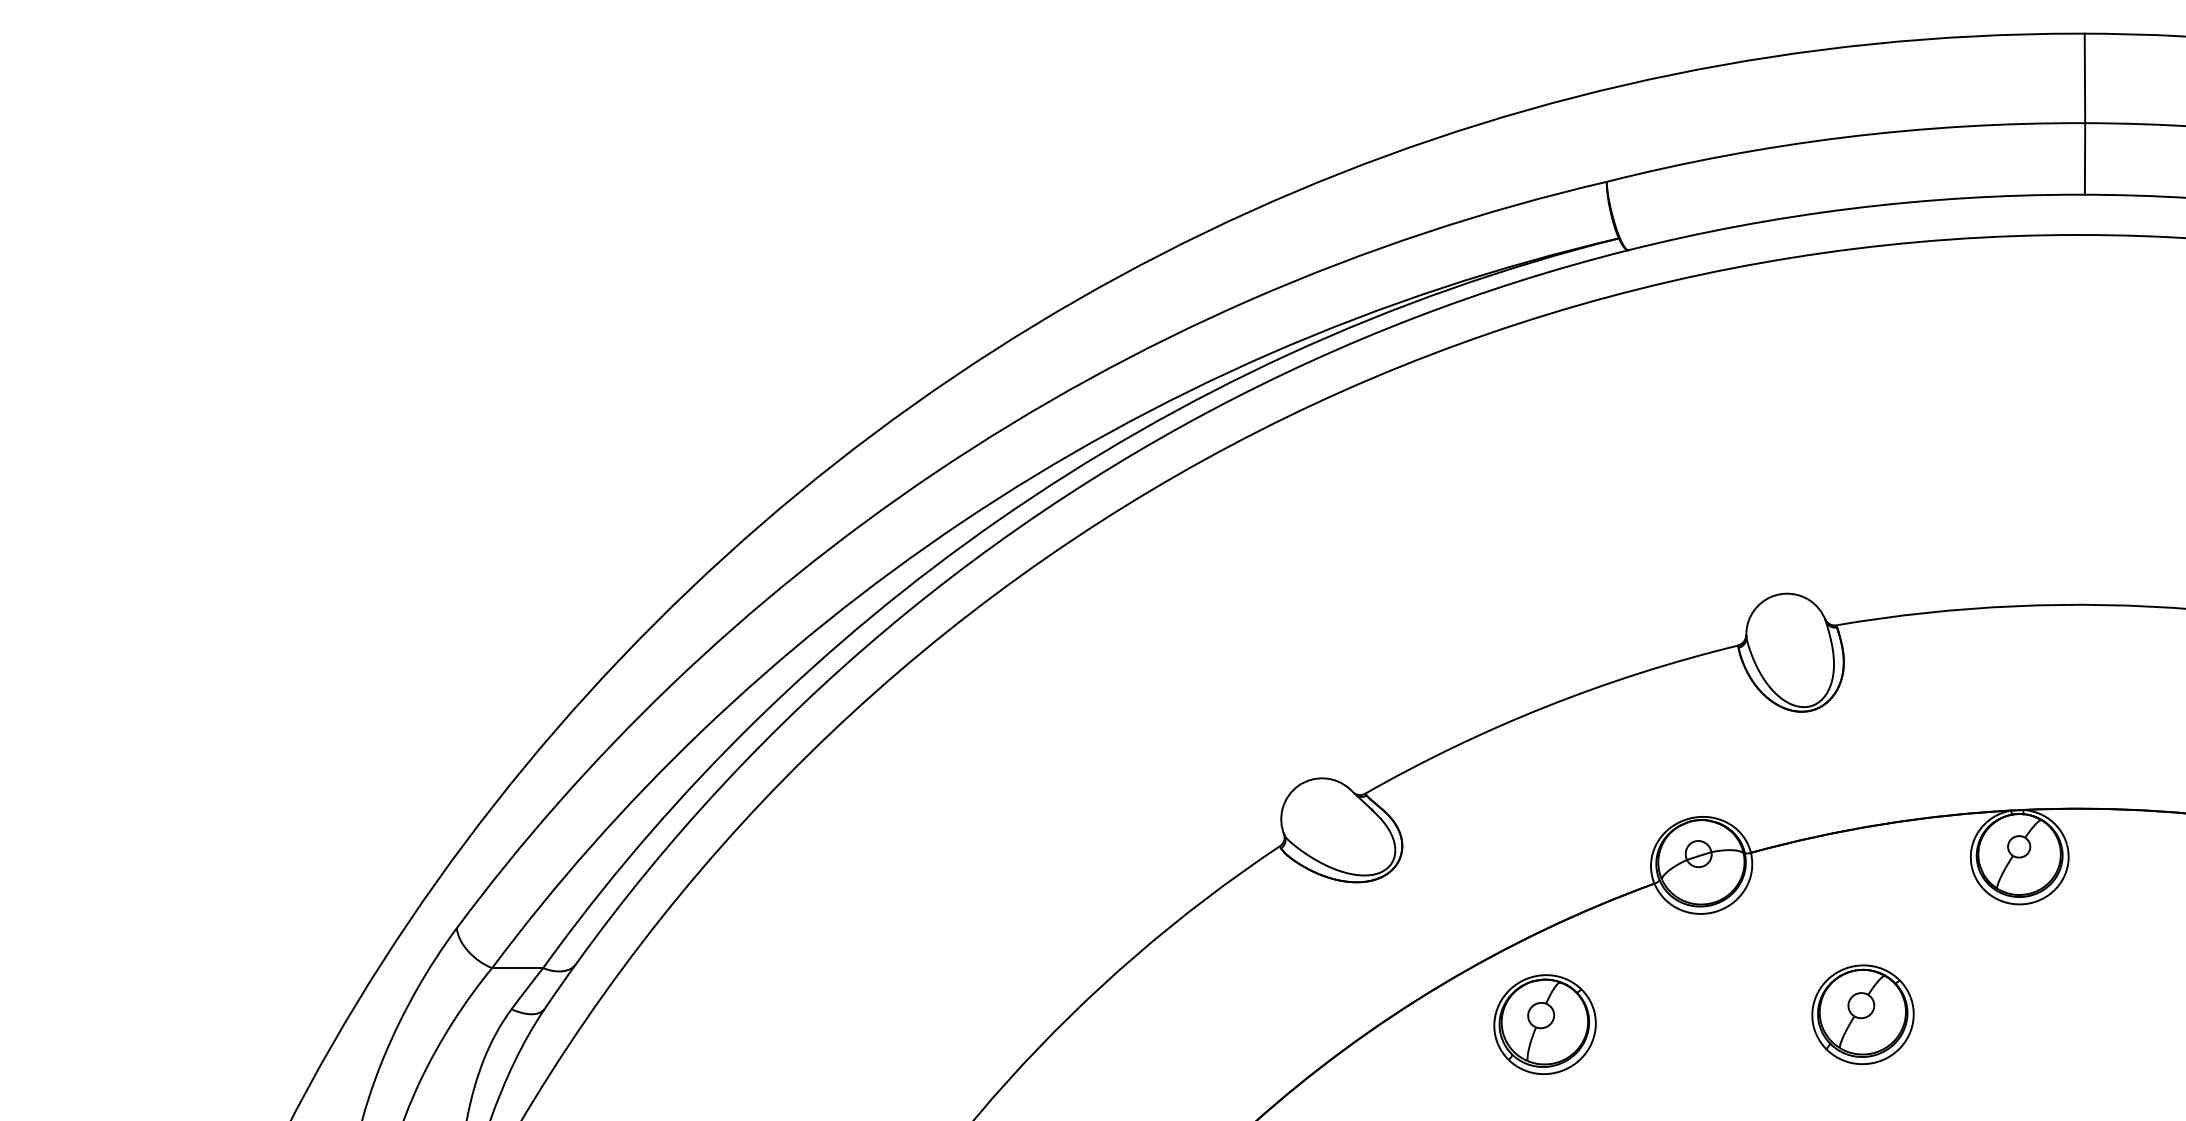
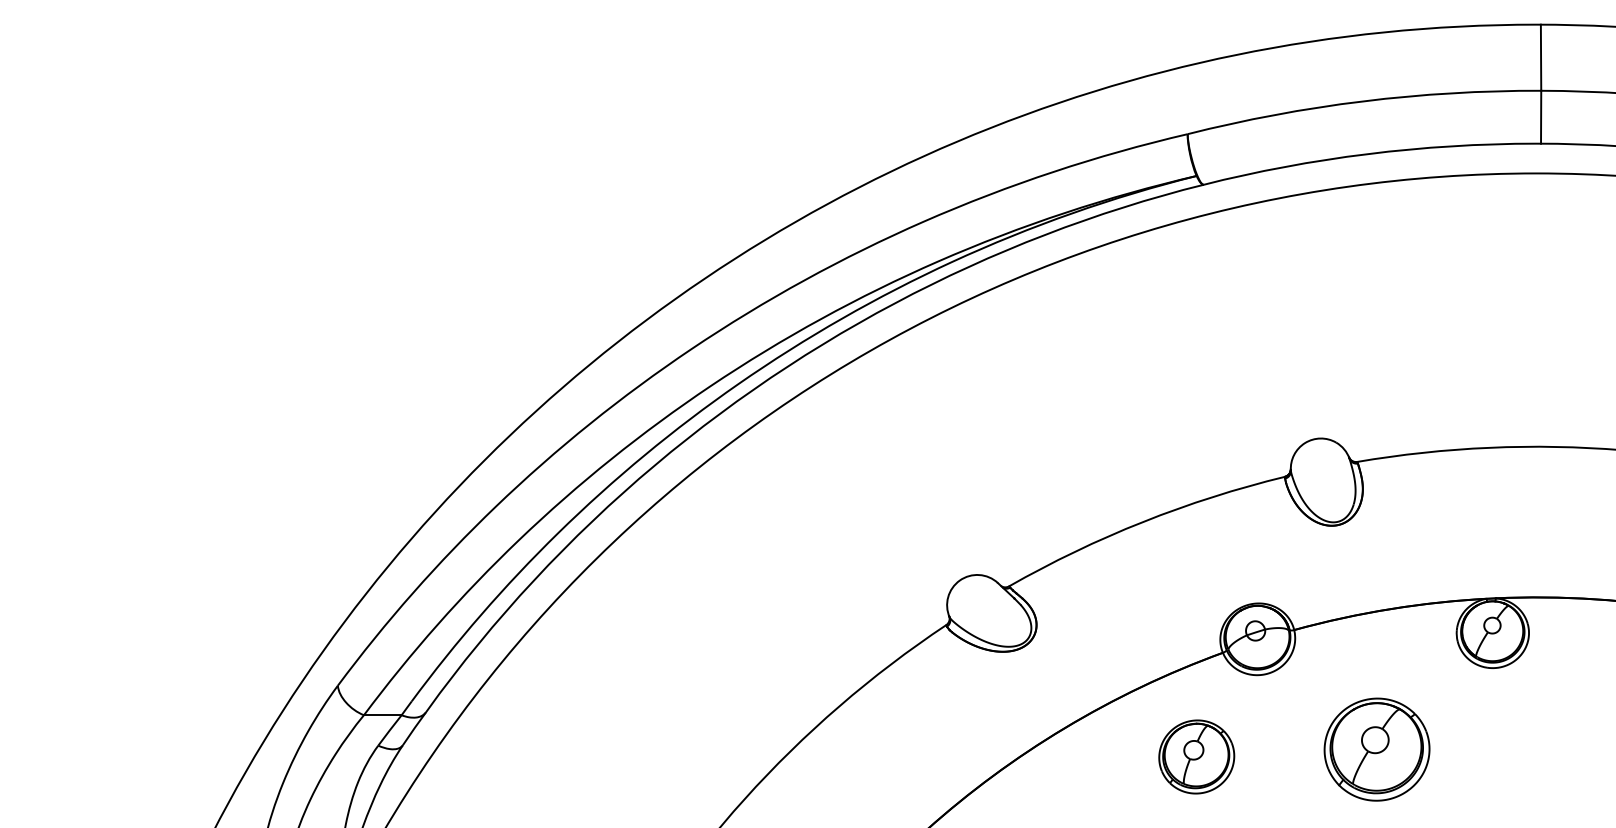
part: (1862, 1014) -> (1376, 749), size x1.4
part: (1544, 1024) -> (1196, 756), moved

